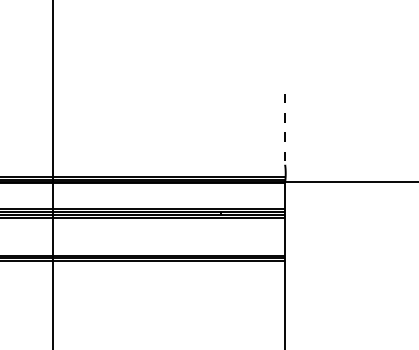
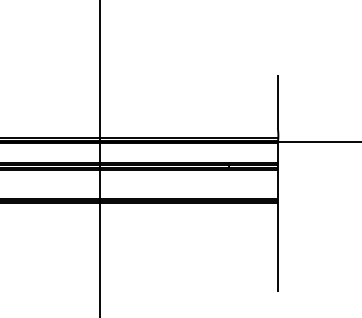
line: (284, 130) -> (277, 102), dashed -> solid

